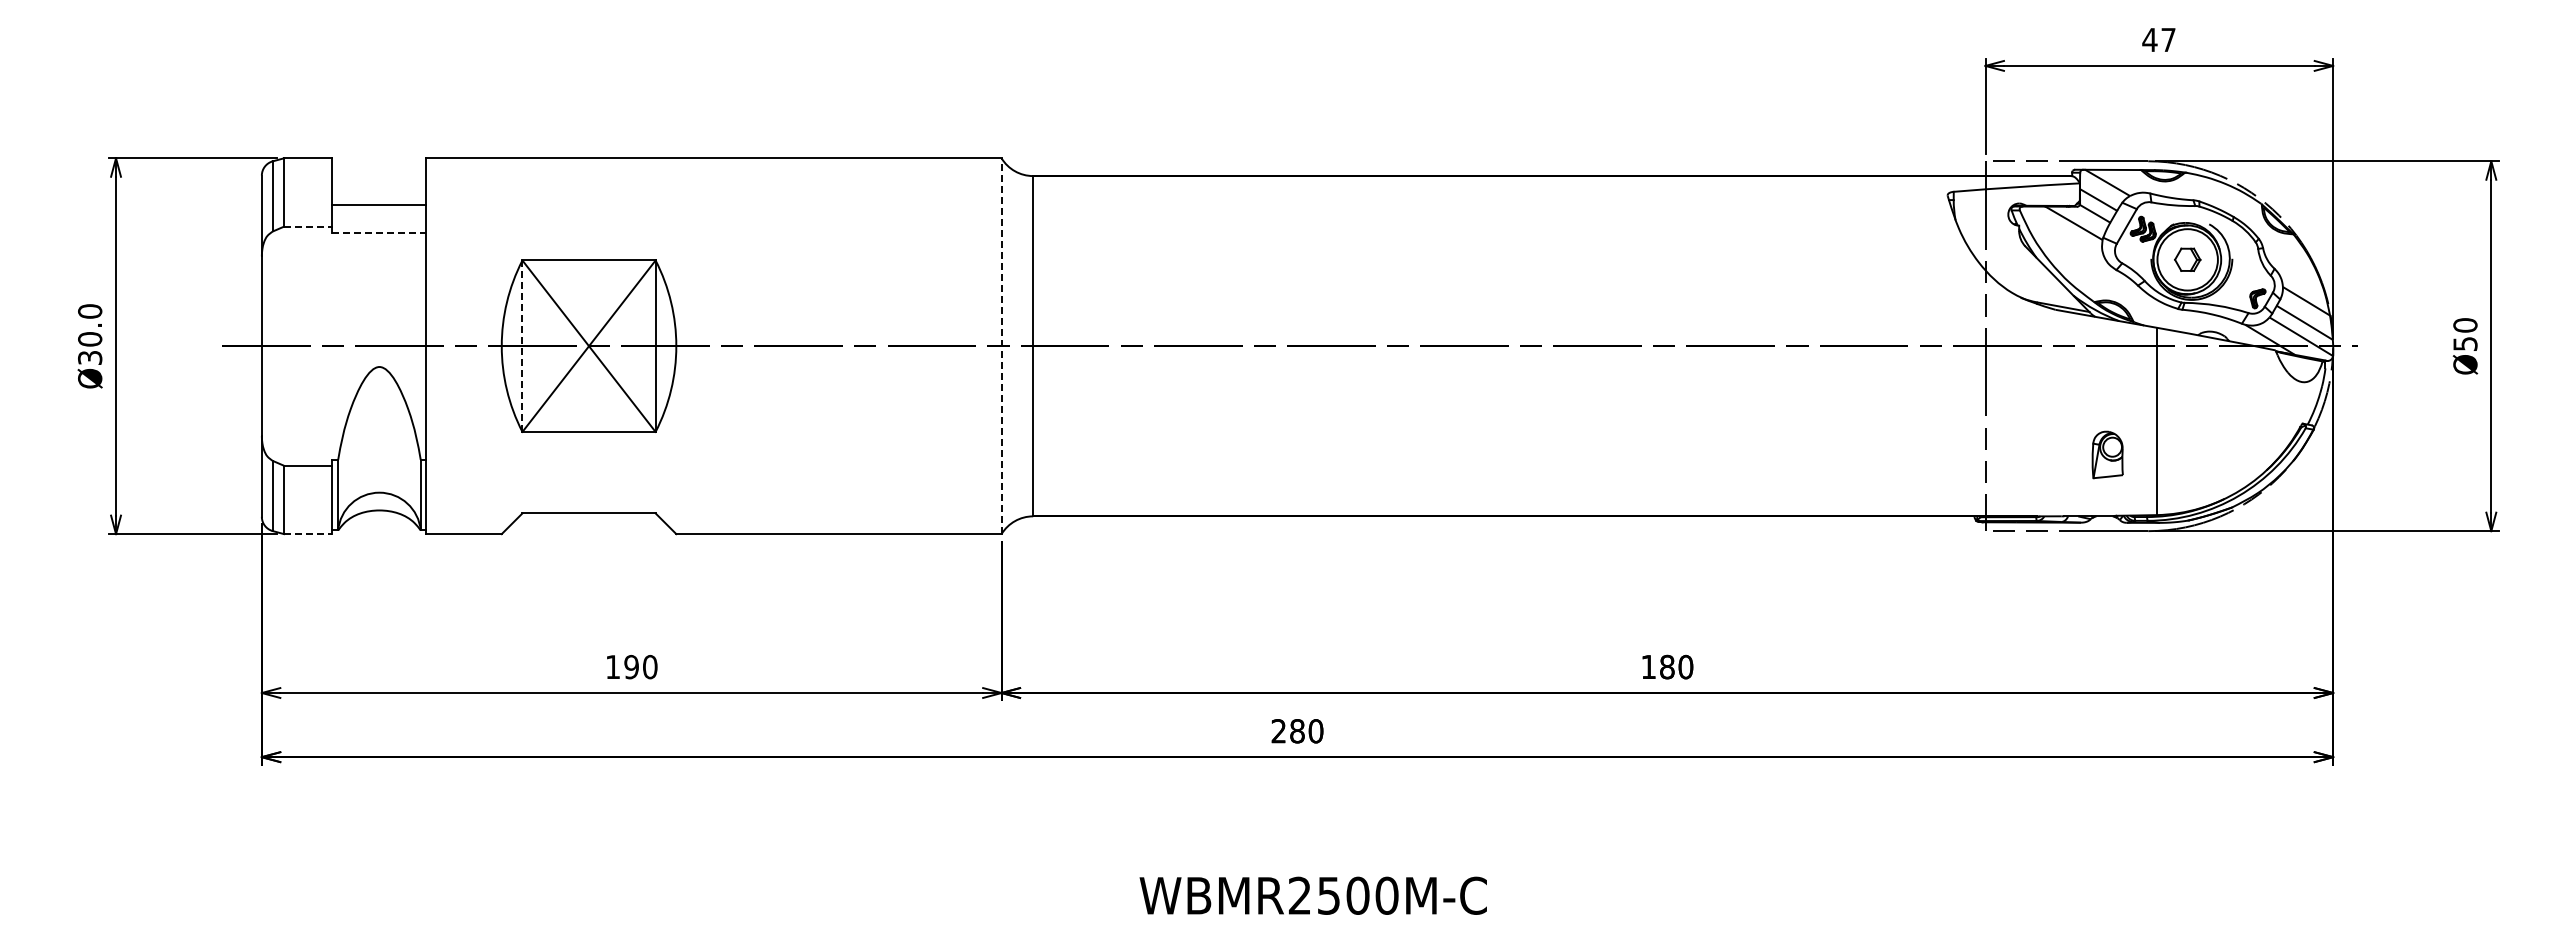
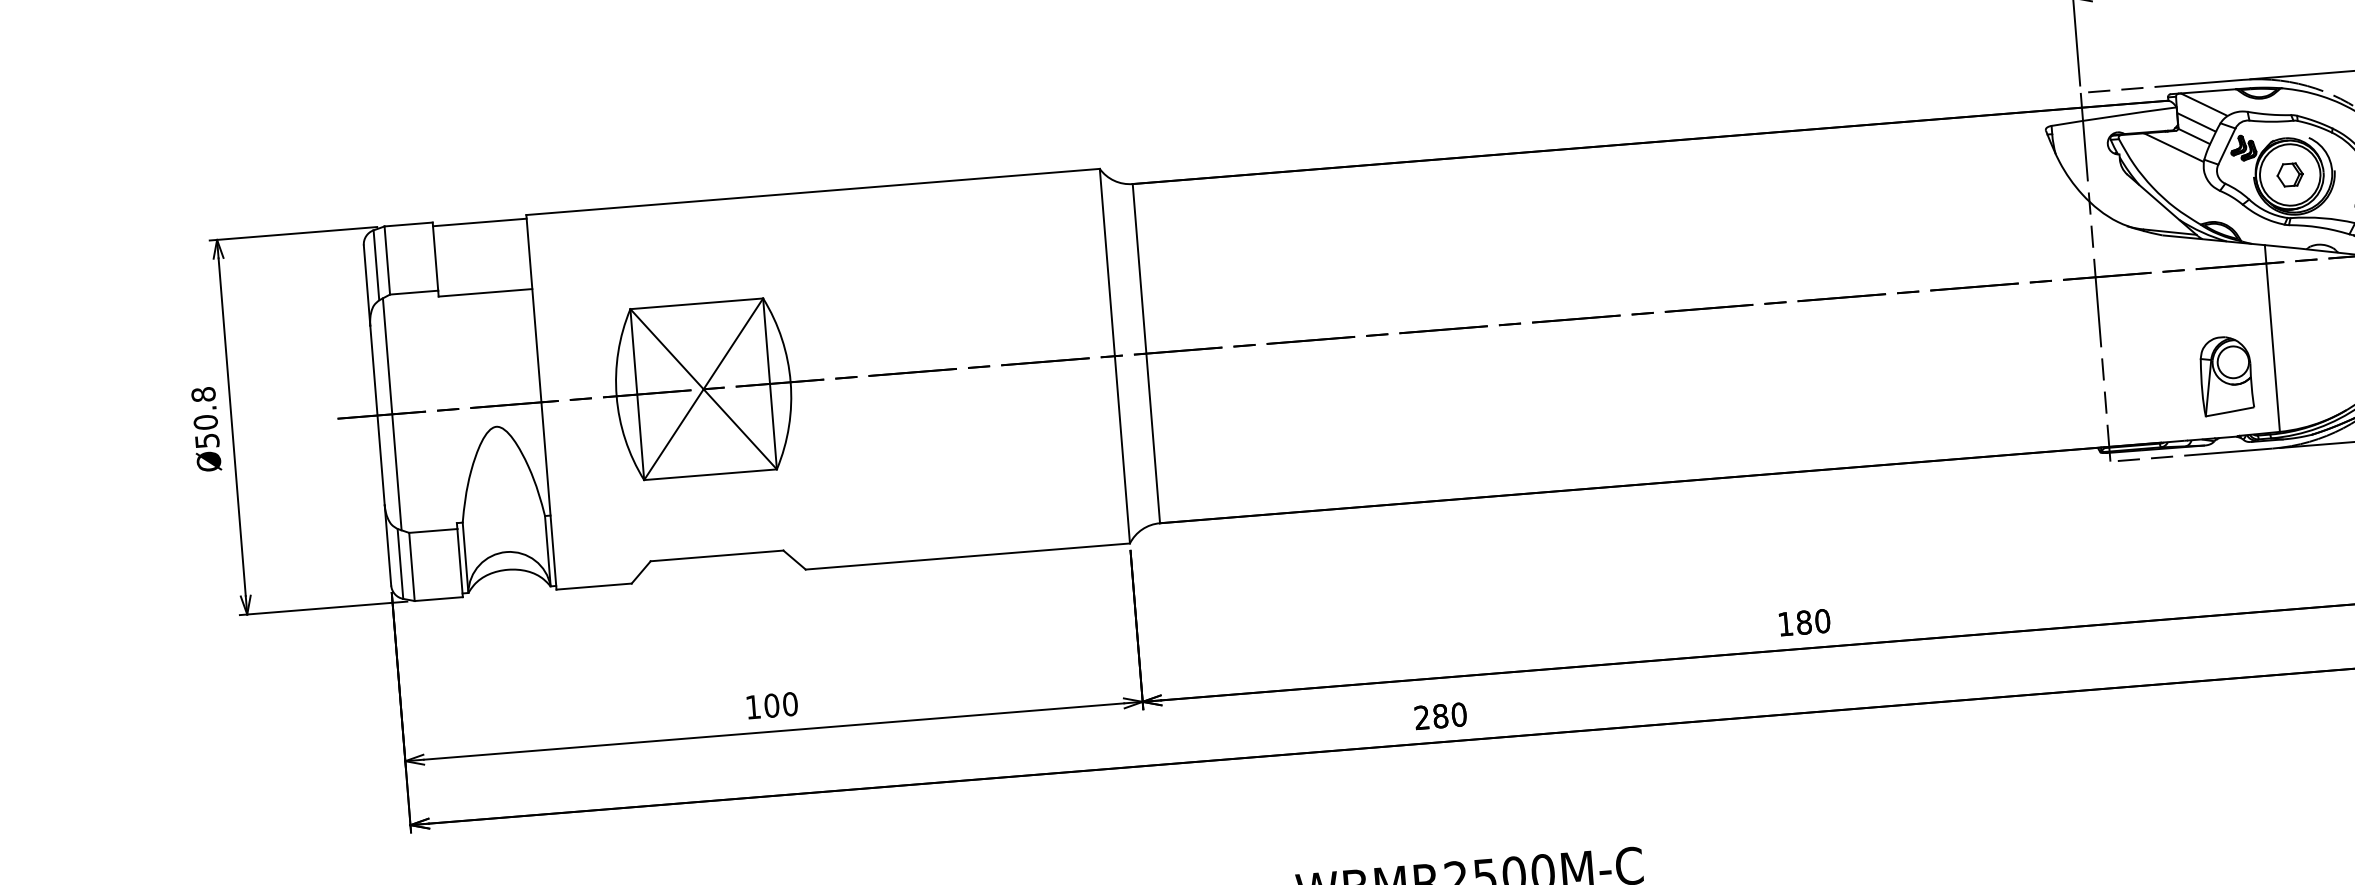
line: (379, 205) -> (480, 222), moved
line: (308, 226) -> (414, 292), dashed -> solid
line: (379, 232) -> (485, 292), dashed -> solid
text: (90, 334) -> (205, 417), Ø30.0 -> Ø50.8
line: (276, 345) -> (392, 413), added
line: (522, 346) -> (637, 394), dashed -> solid
line: (1001, 346) -> (1114, 356), dashed -> solid
part: (2107, 454) -> (2225, 375), size x1.67
line: (308, 534) -> (439, 599), dashed -> solid
text: (631, 667) -> (771, 706), 190 -> 100

